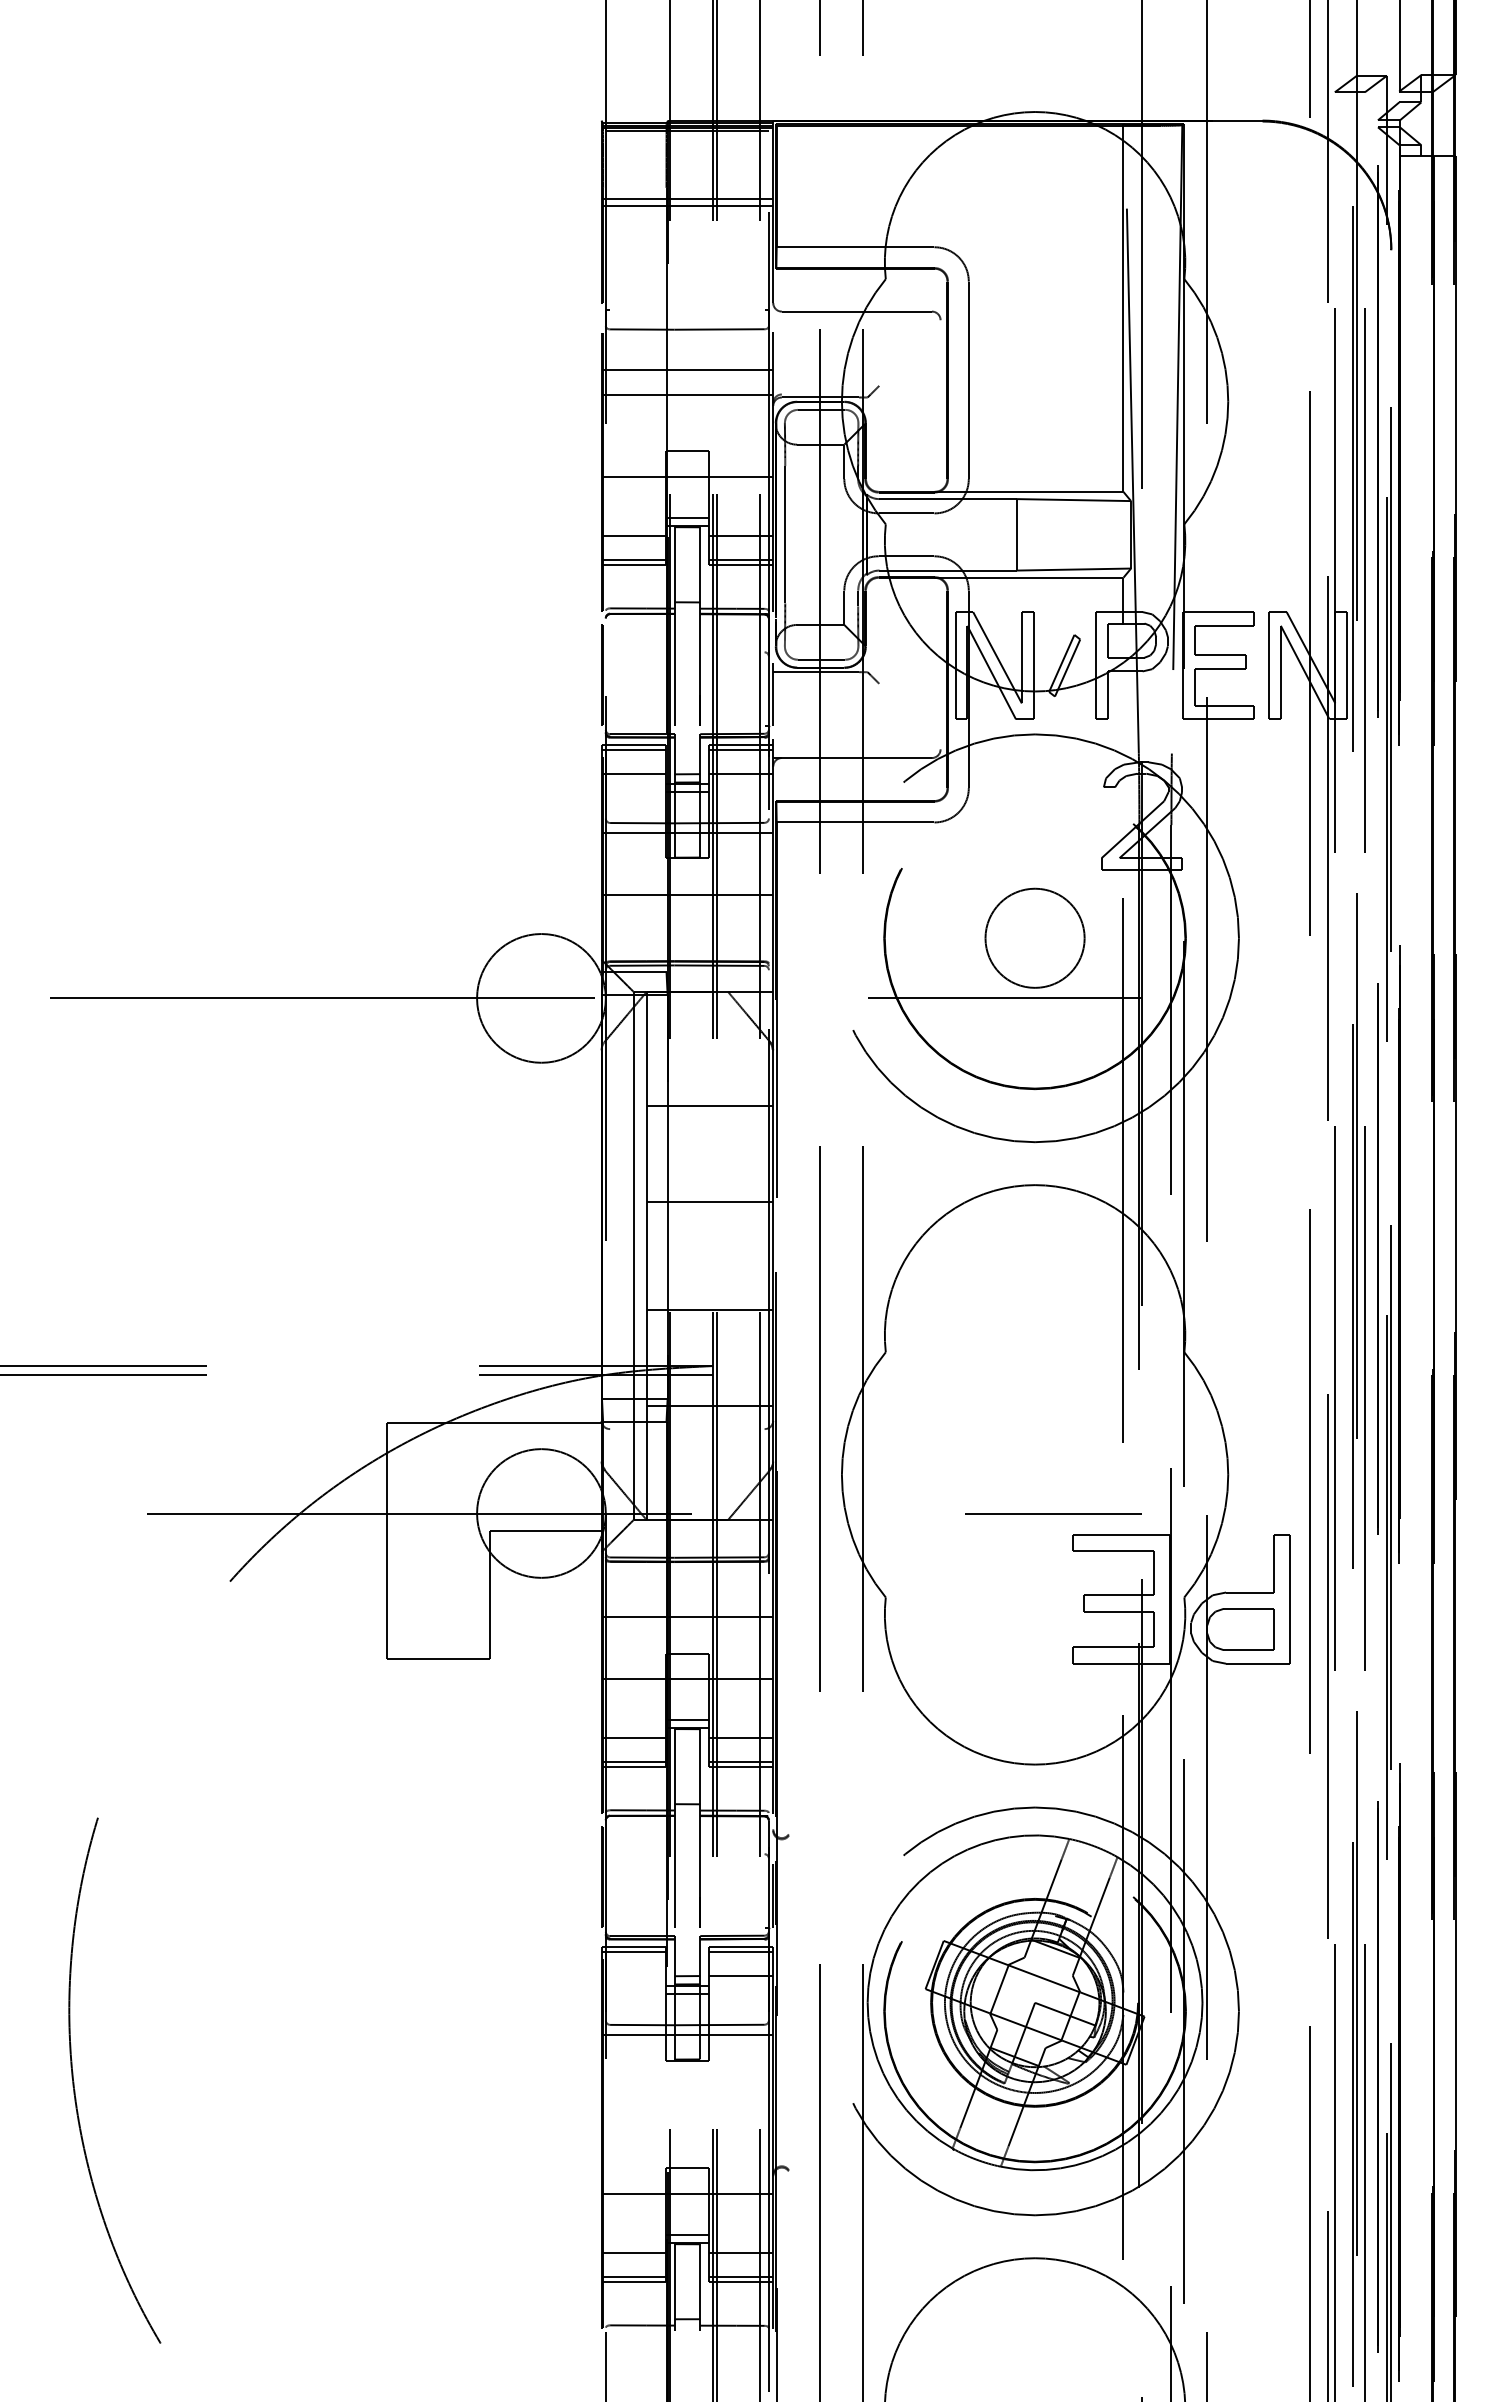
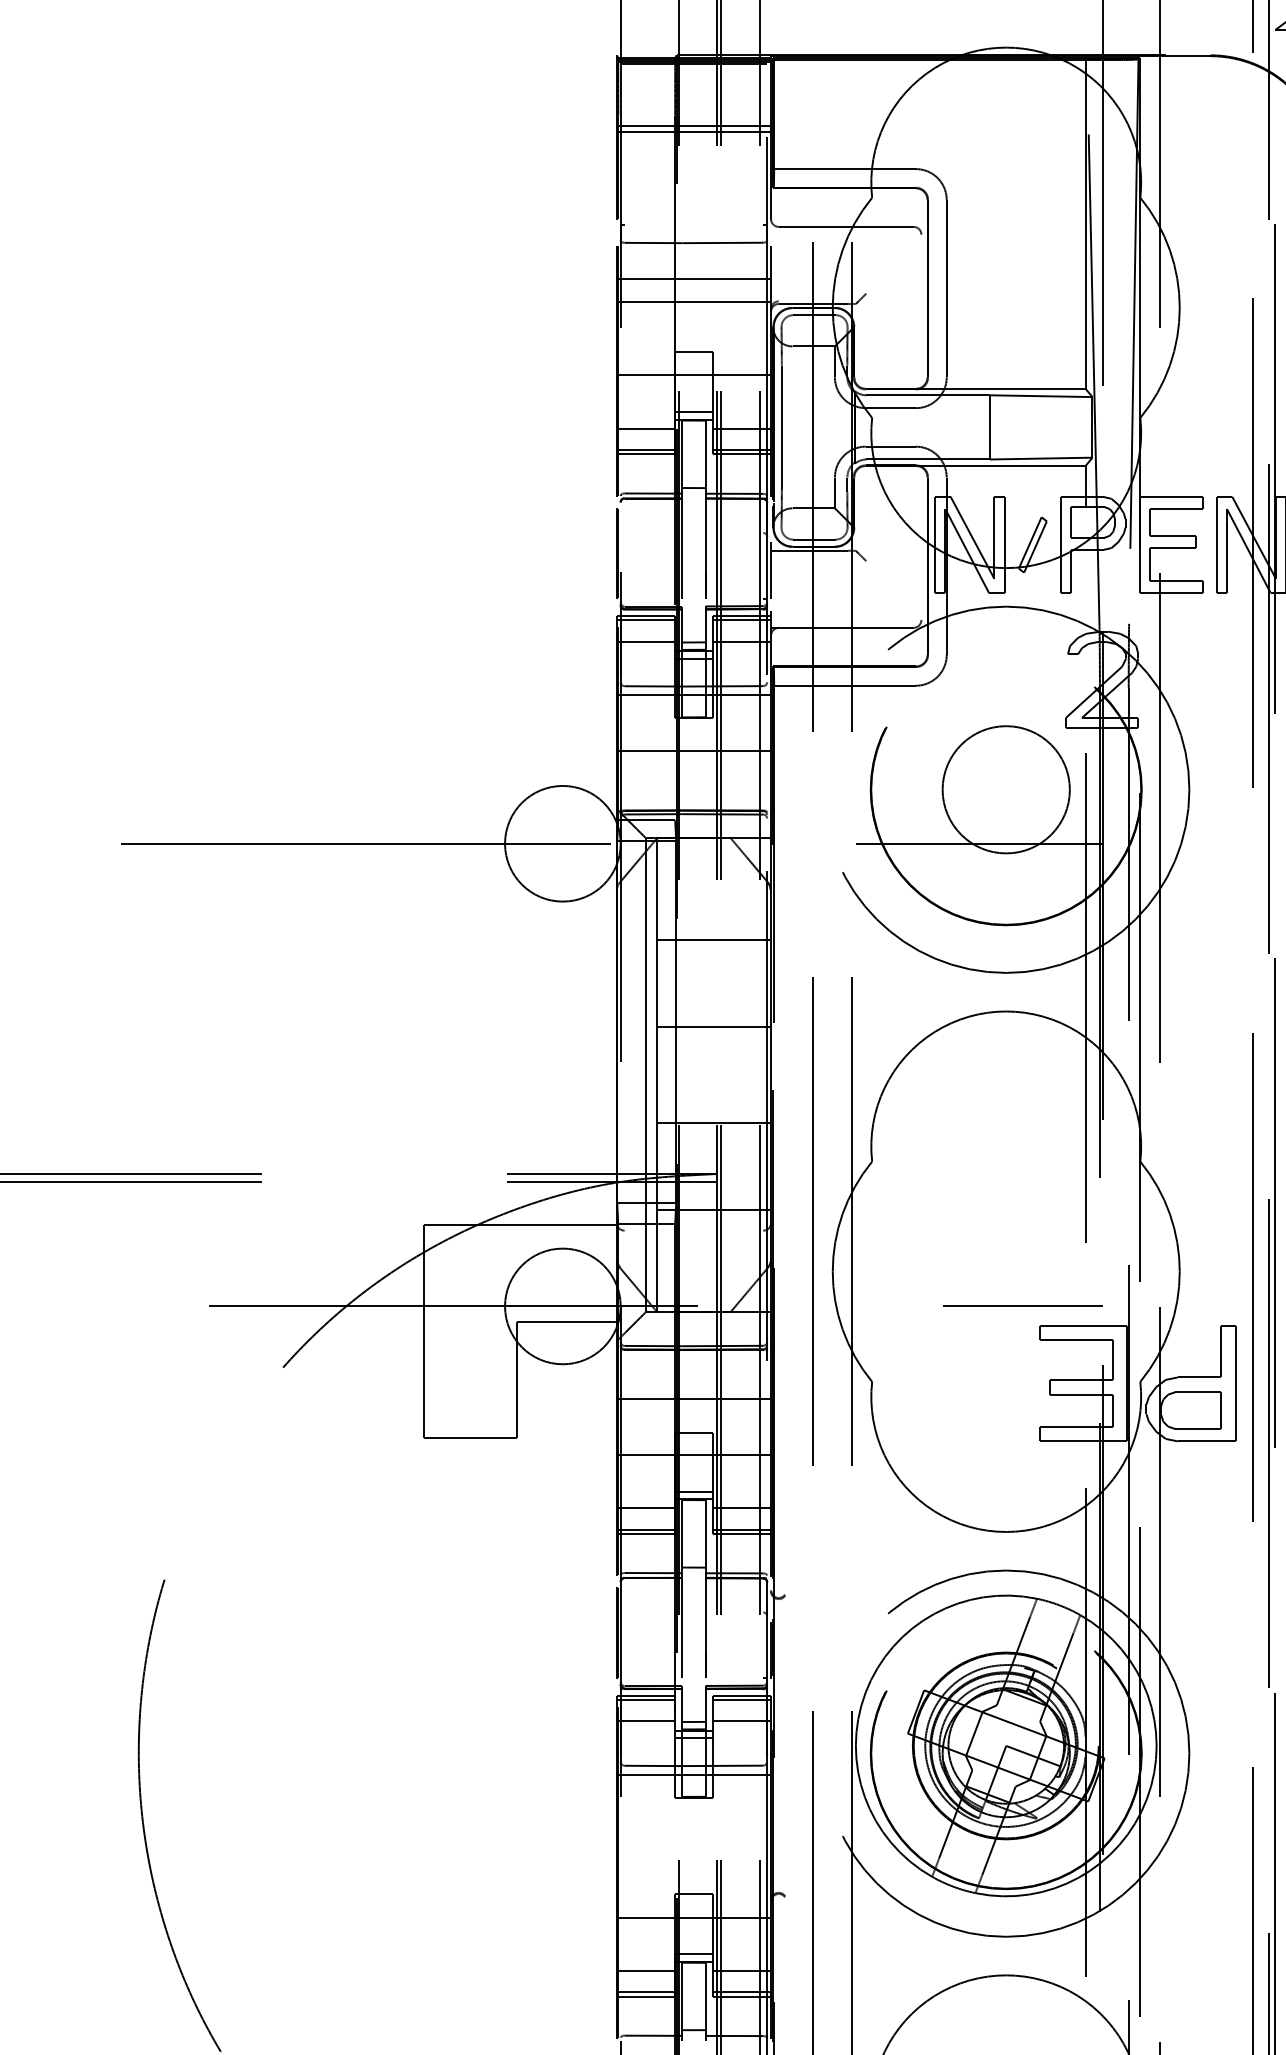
circle: (1034, 938) -> (1005, 789), size x1.43
line: (633, 1975) -> (645, 1721), added

